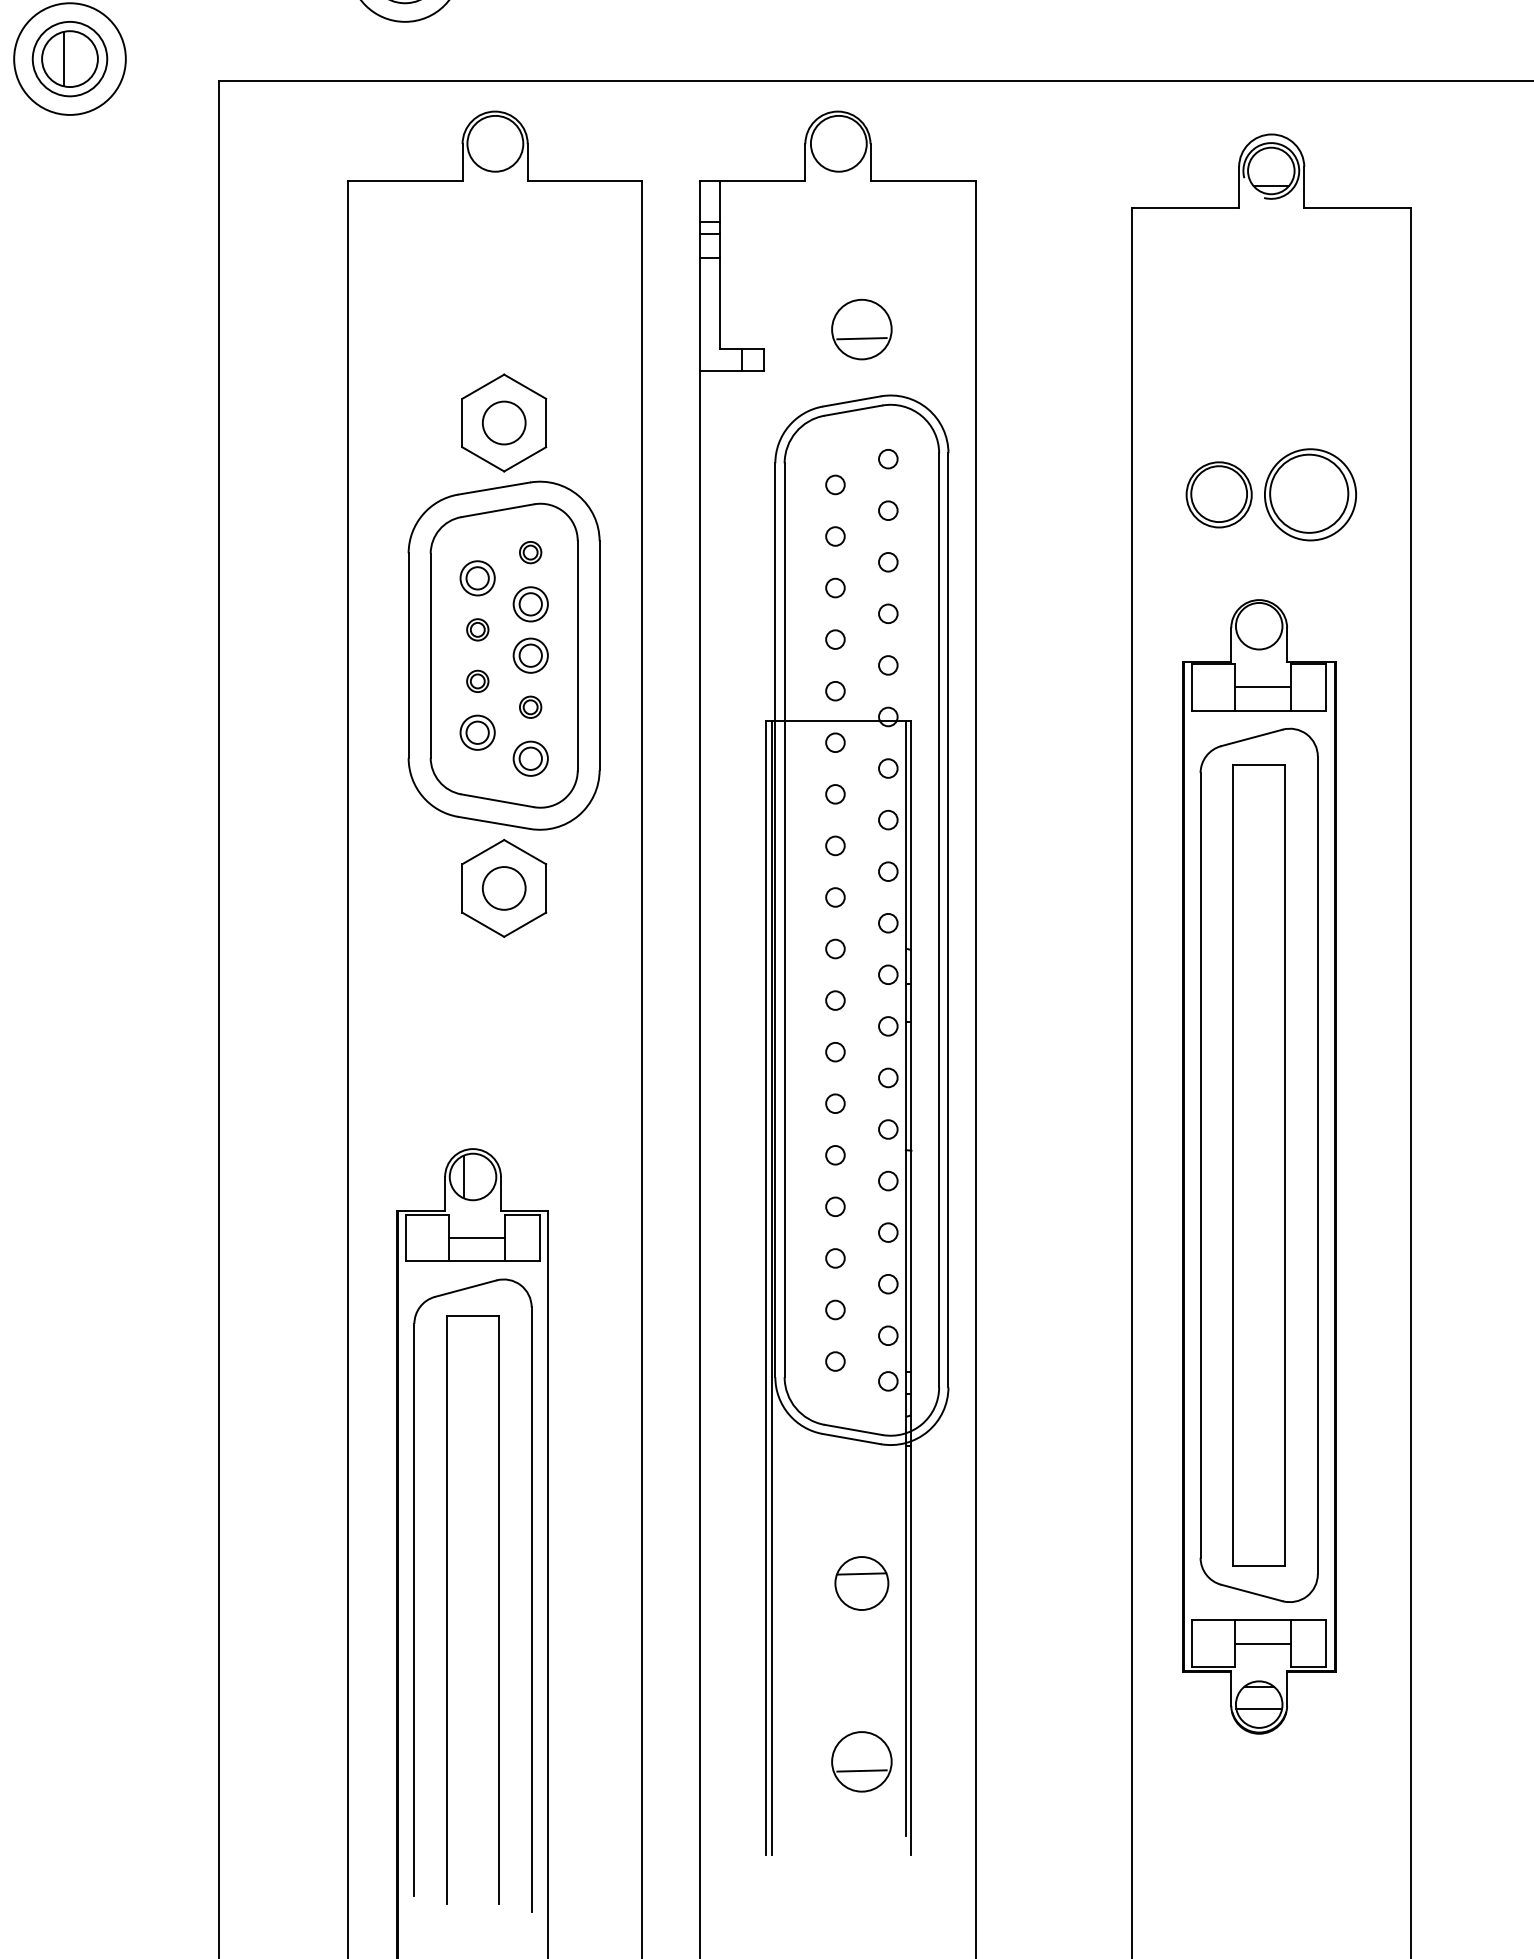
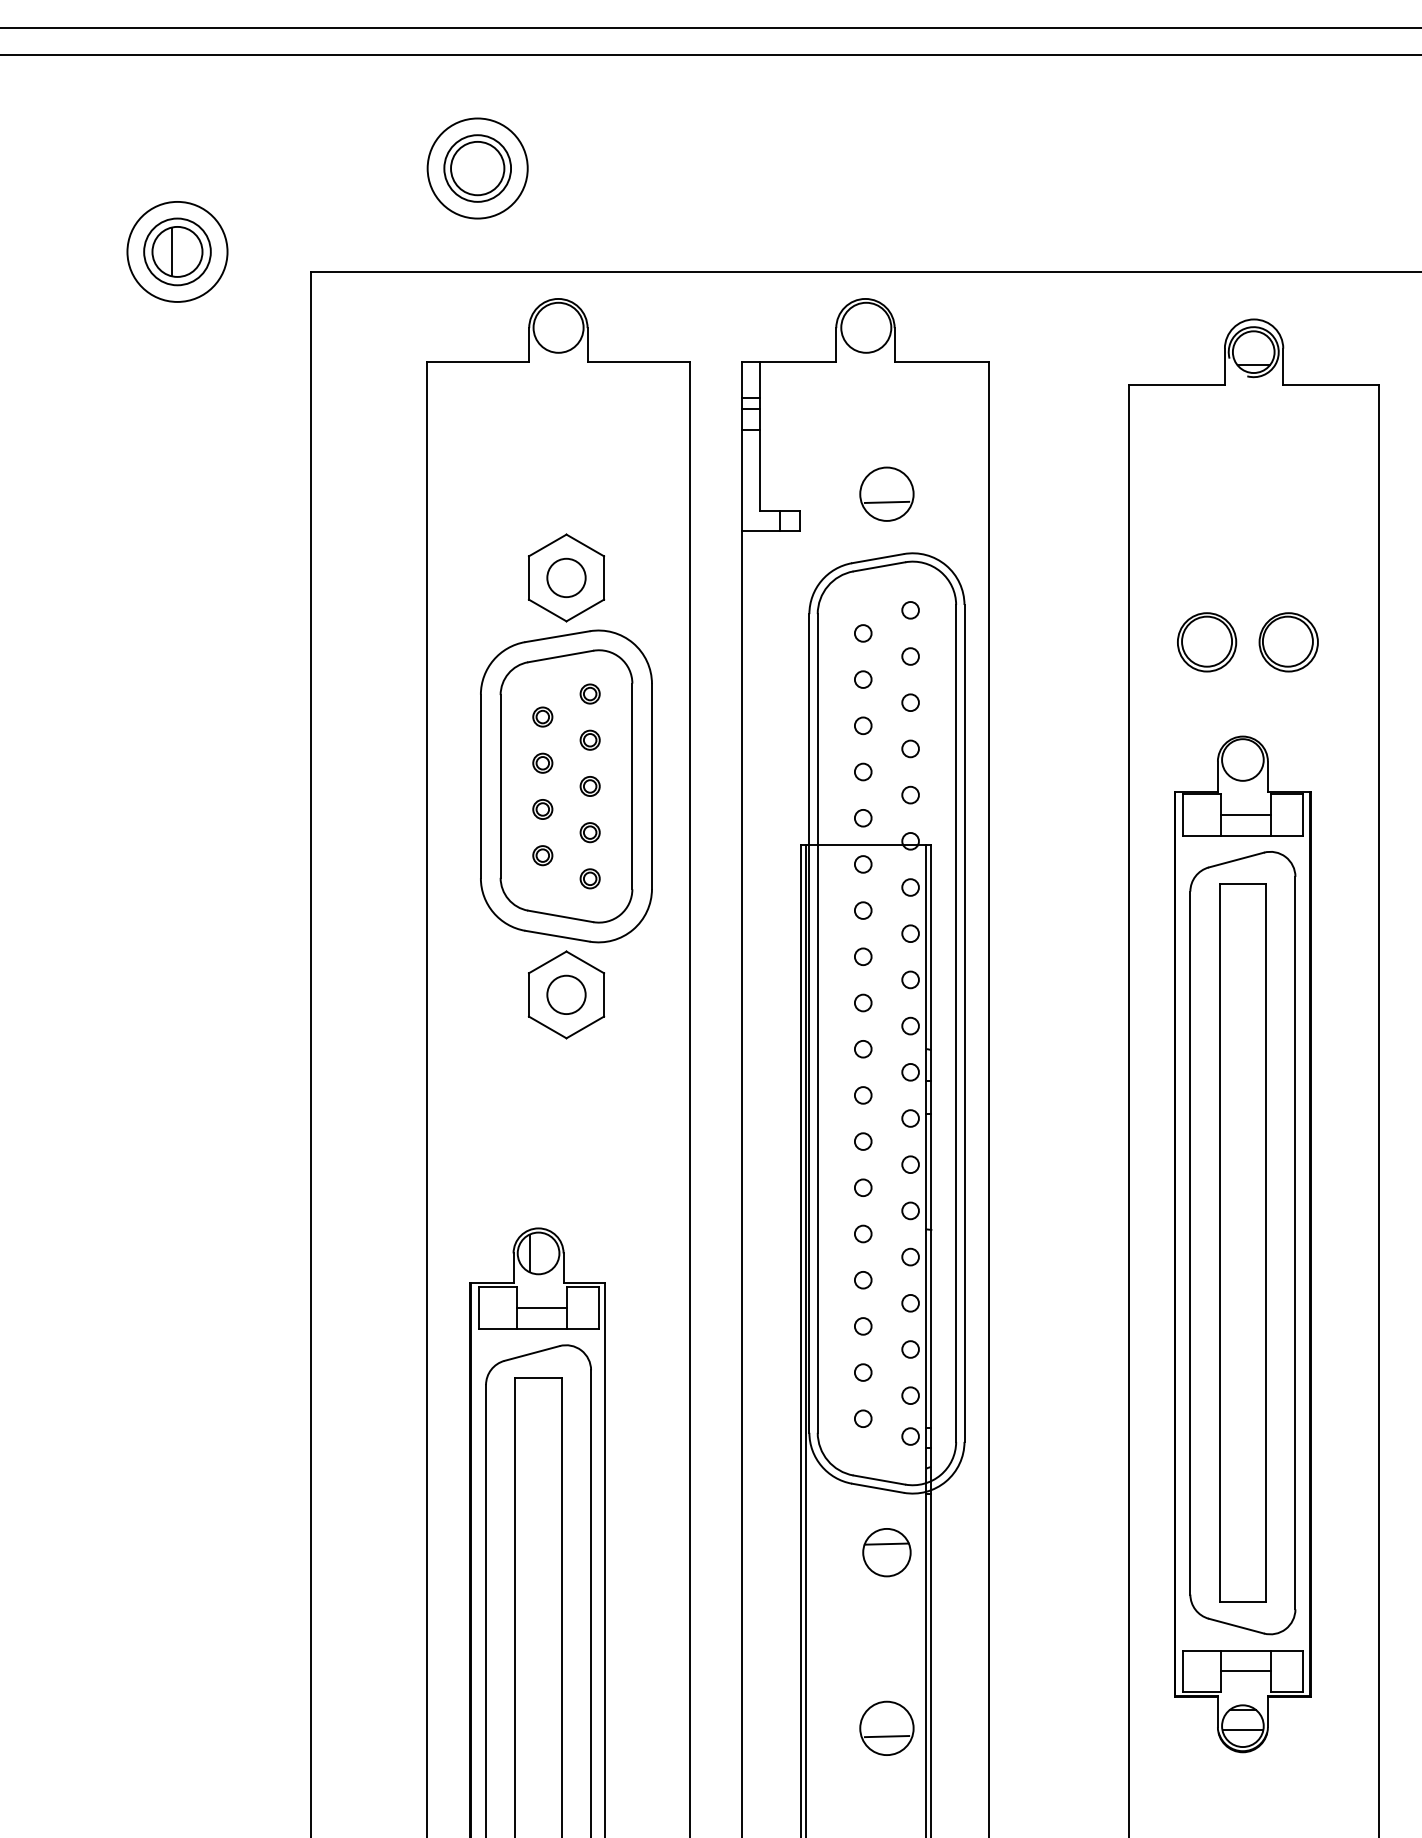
part: (1310, 495) -> (1288, 642), size x0.71
part: (477, 577) -> (542, 716), size x0.62
part: (529, 603) -> (589, 739), size x0.62
part: (529, 655) -> (589, 786), size x0.62
part: (477, 732) -> (542, 855), size x0.62
part: (529, 758) -> (589, 878), size x0.62
part: (861, 1583) -> (886, 1552), moved
part: (861, 1760) -> (886, 1727), moved

